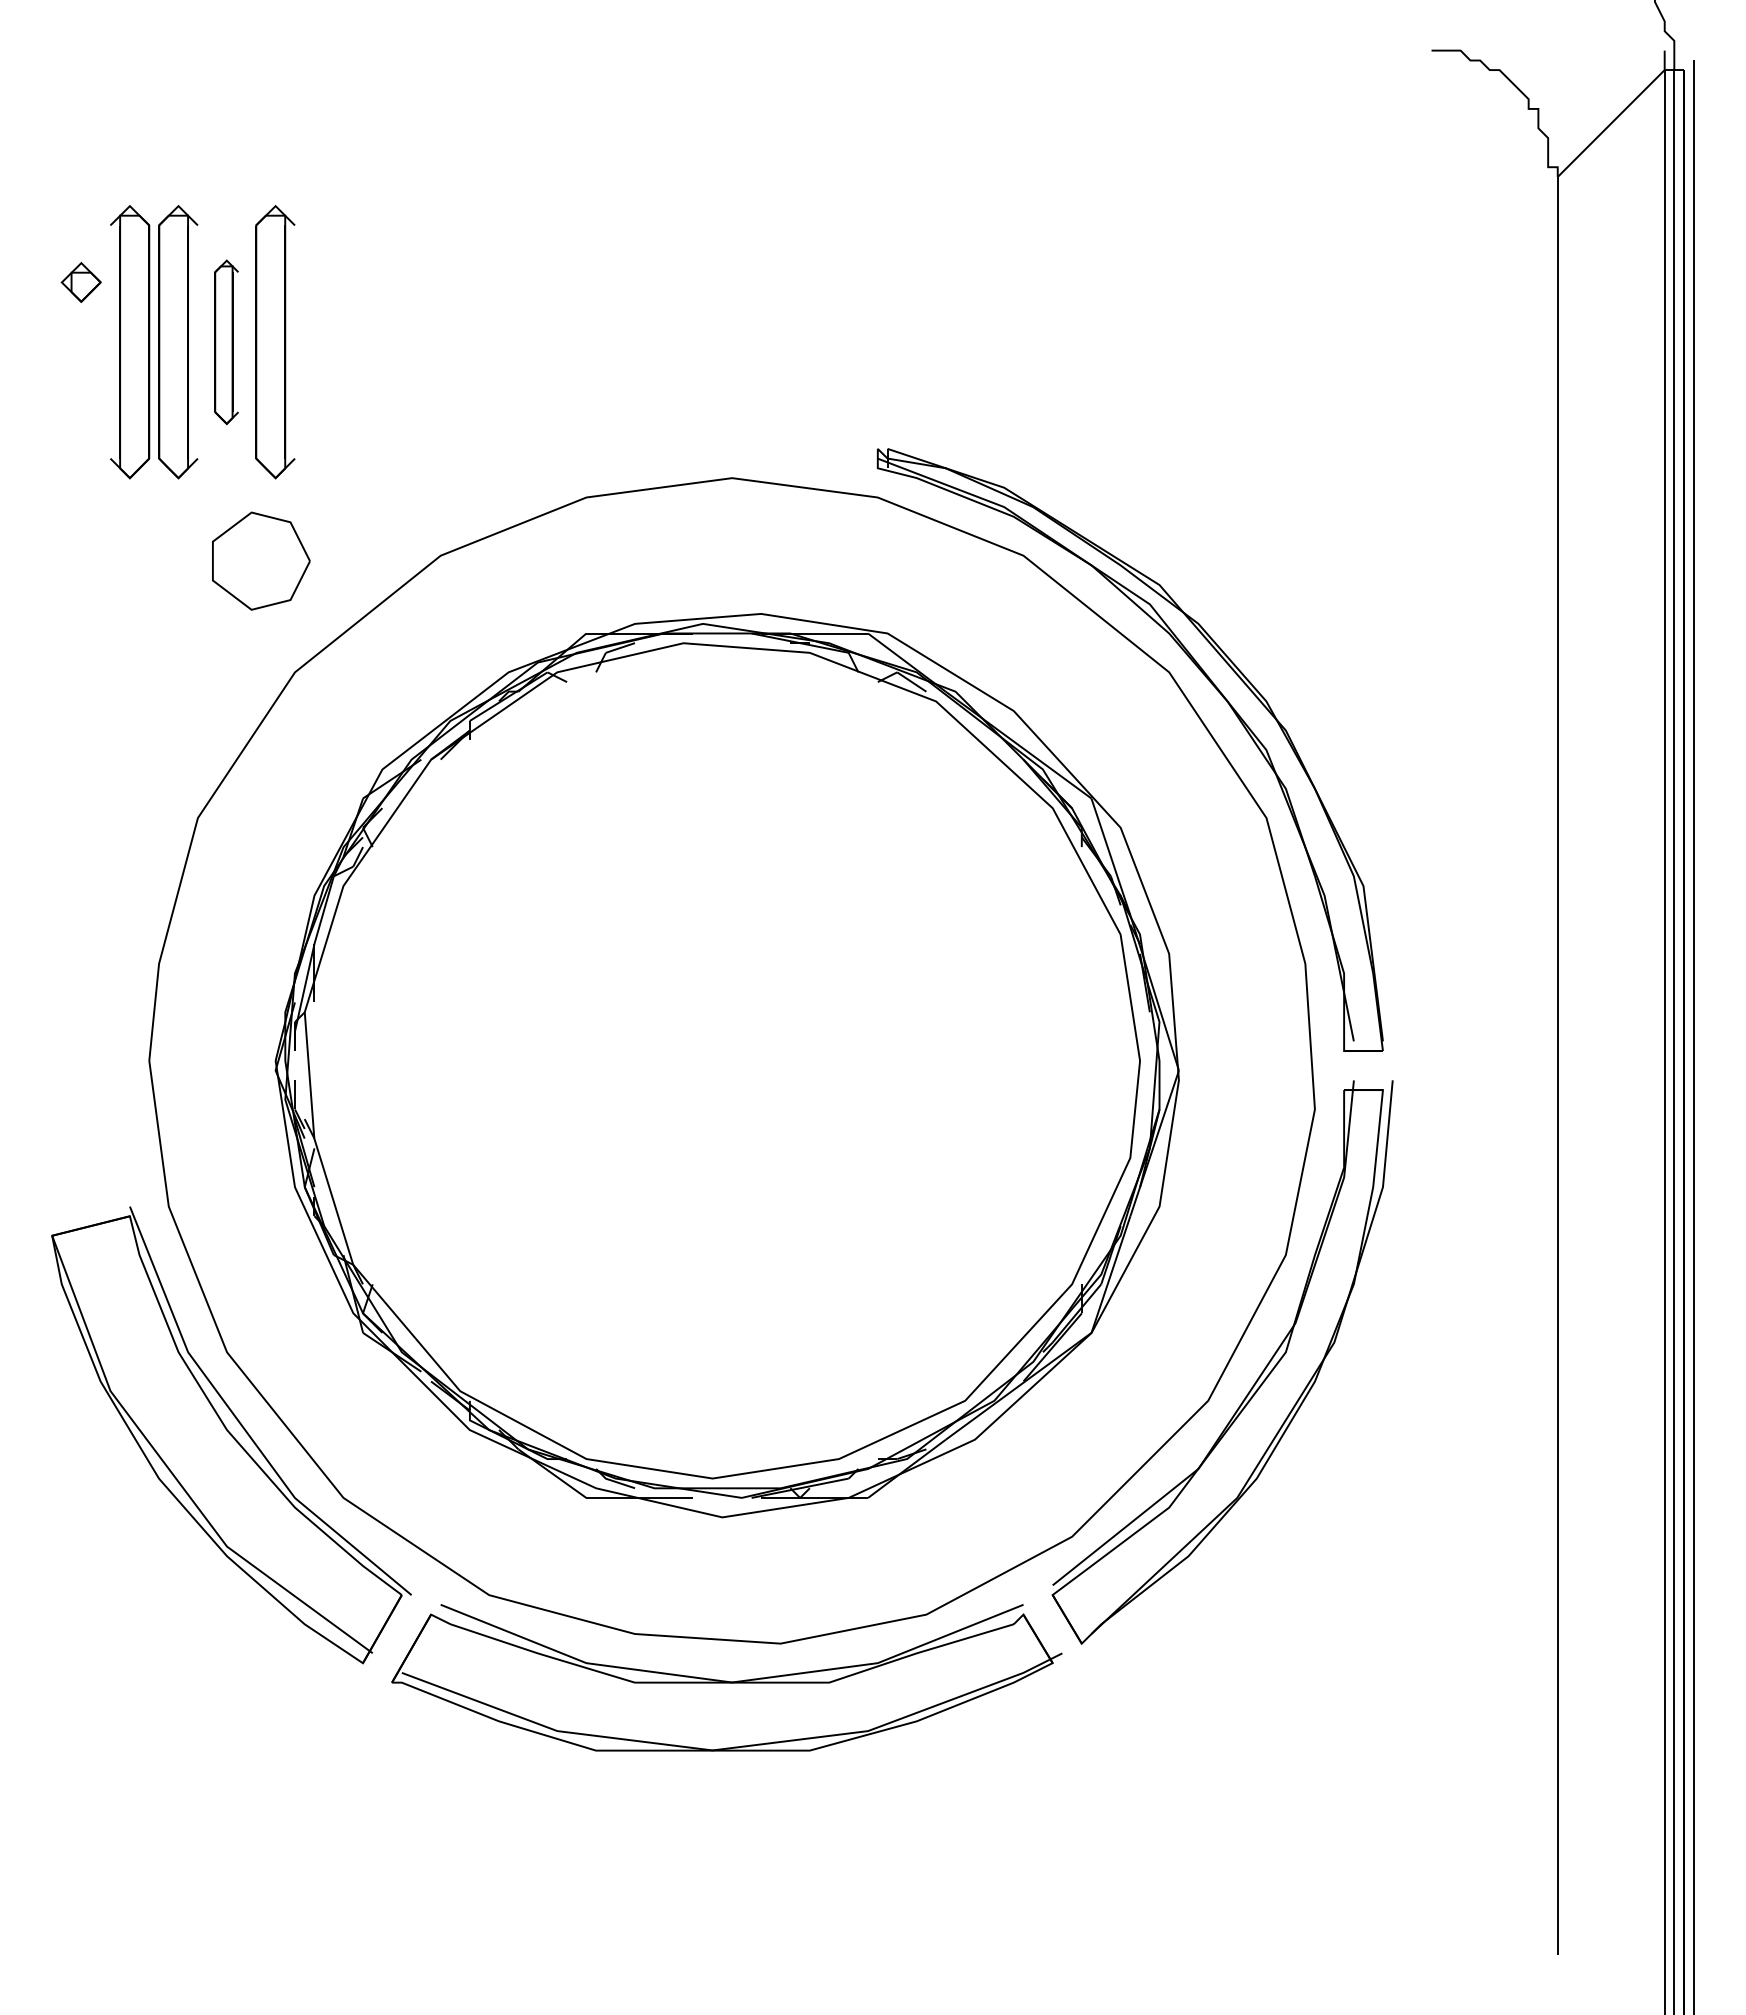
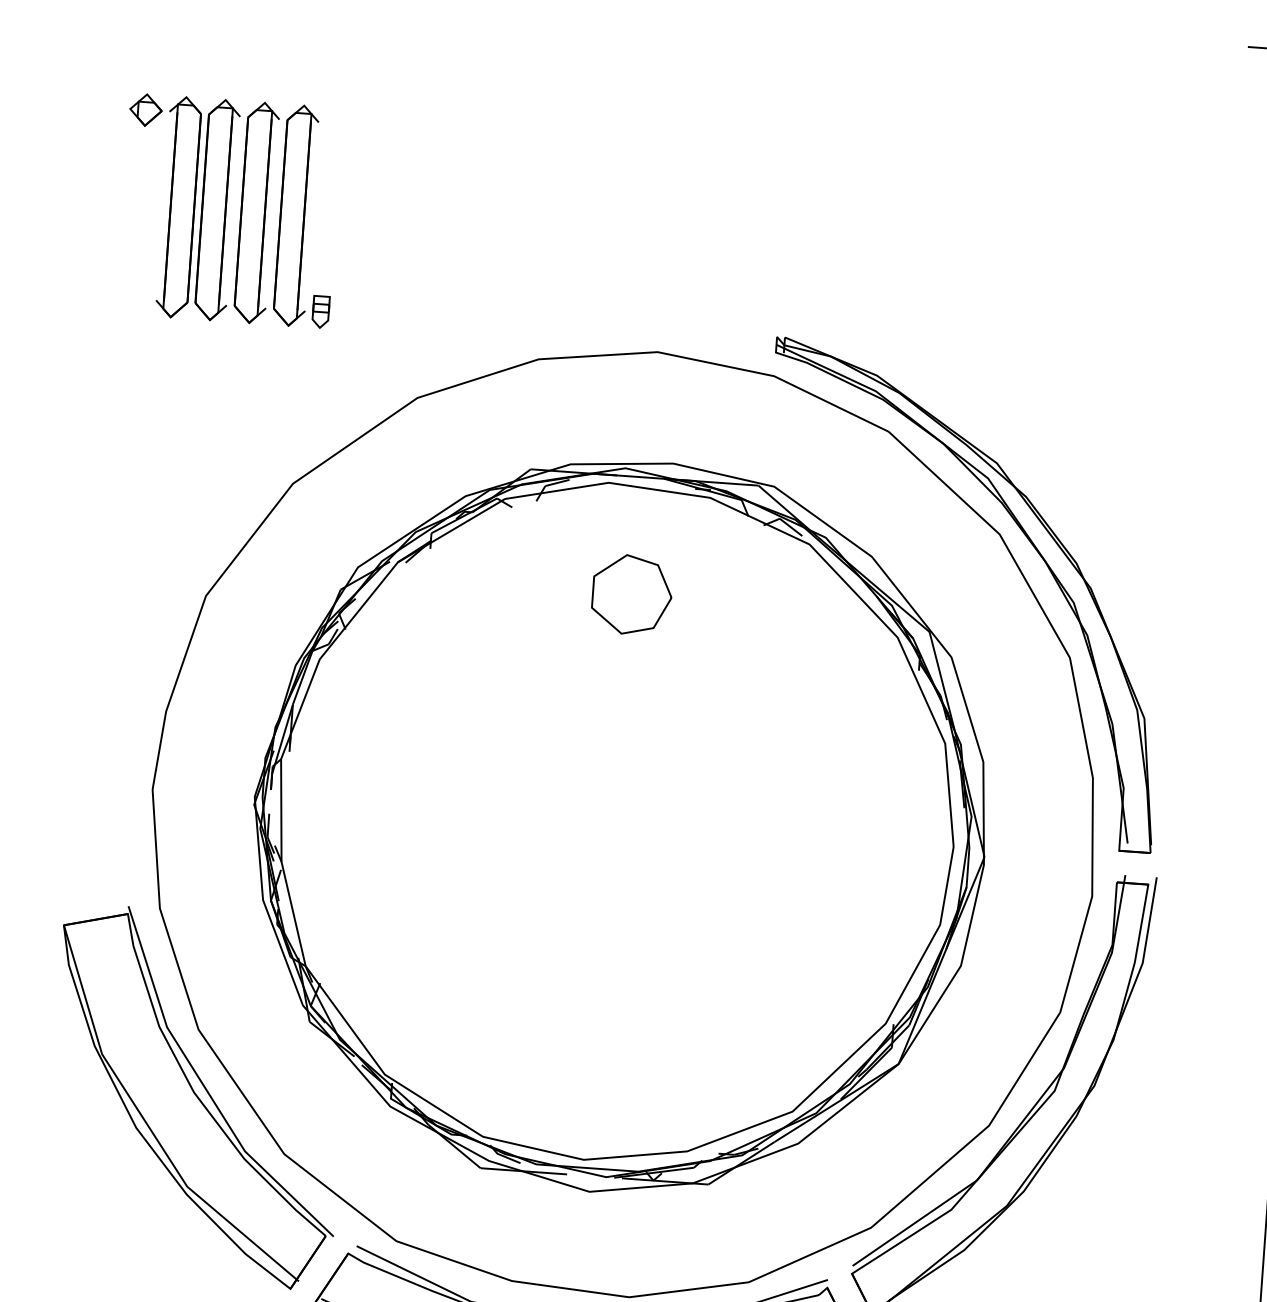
part: (80, 282) -> (145, 110), moved
part: (226, 342) -> (256, 213), size x1.67
part: (313, 458) -> (320, 311), added
part: (261, 560) -> (632, 594), moved

